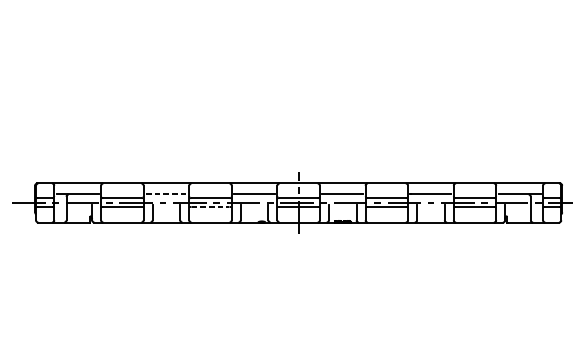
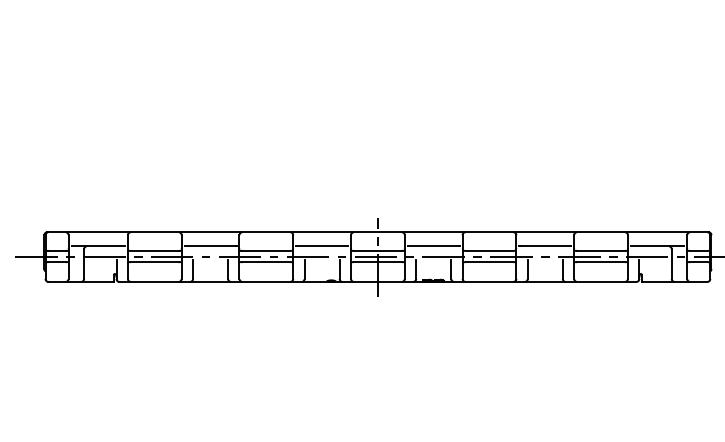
line: (166, 194) -> (210, 246), dashed -> solid
line: (210, 207) -> (266, 262), dashed -> solid

